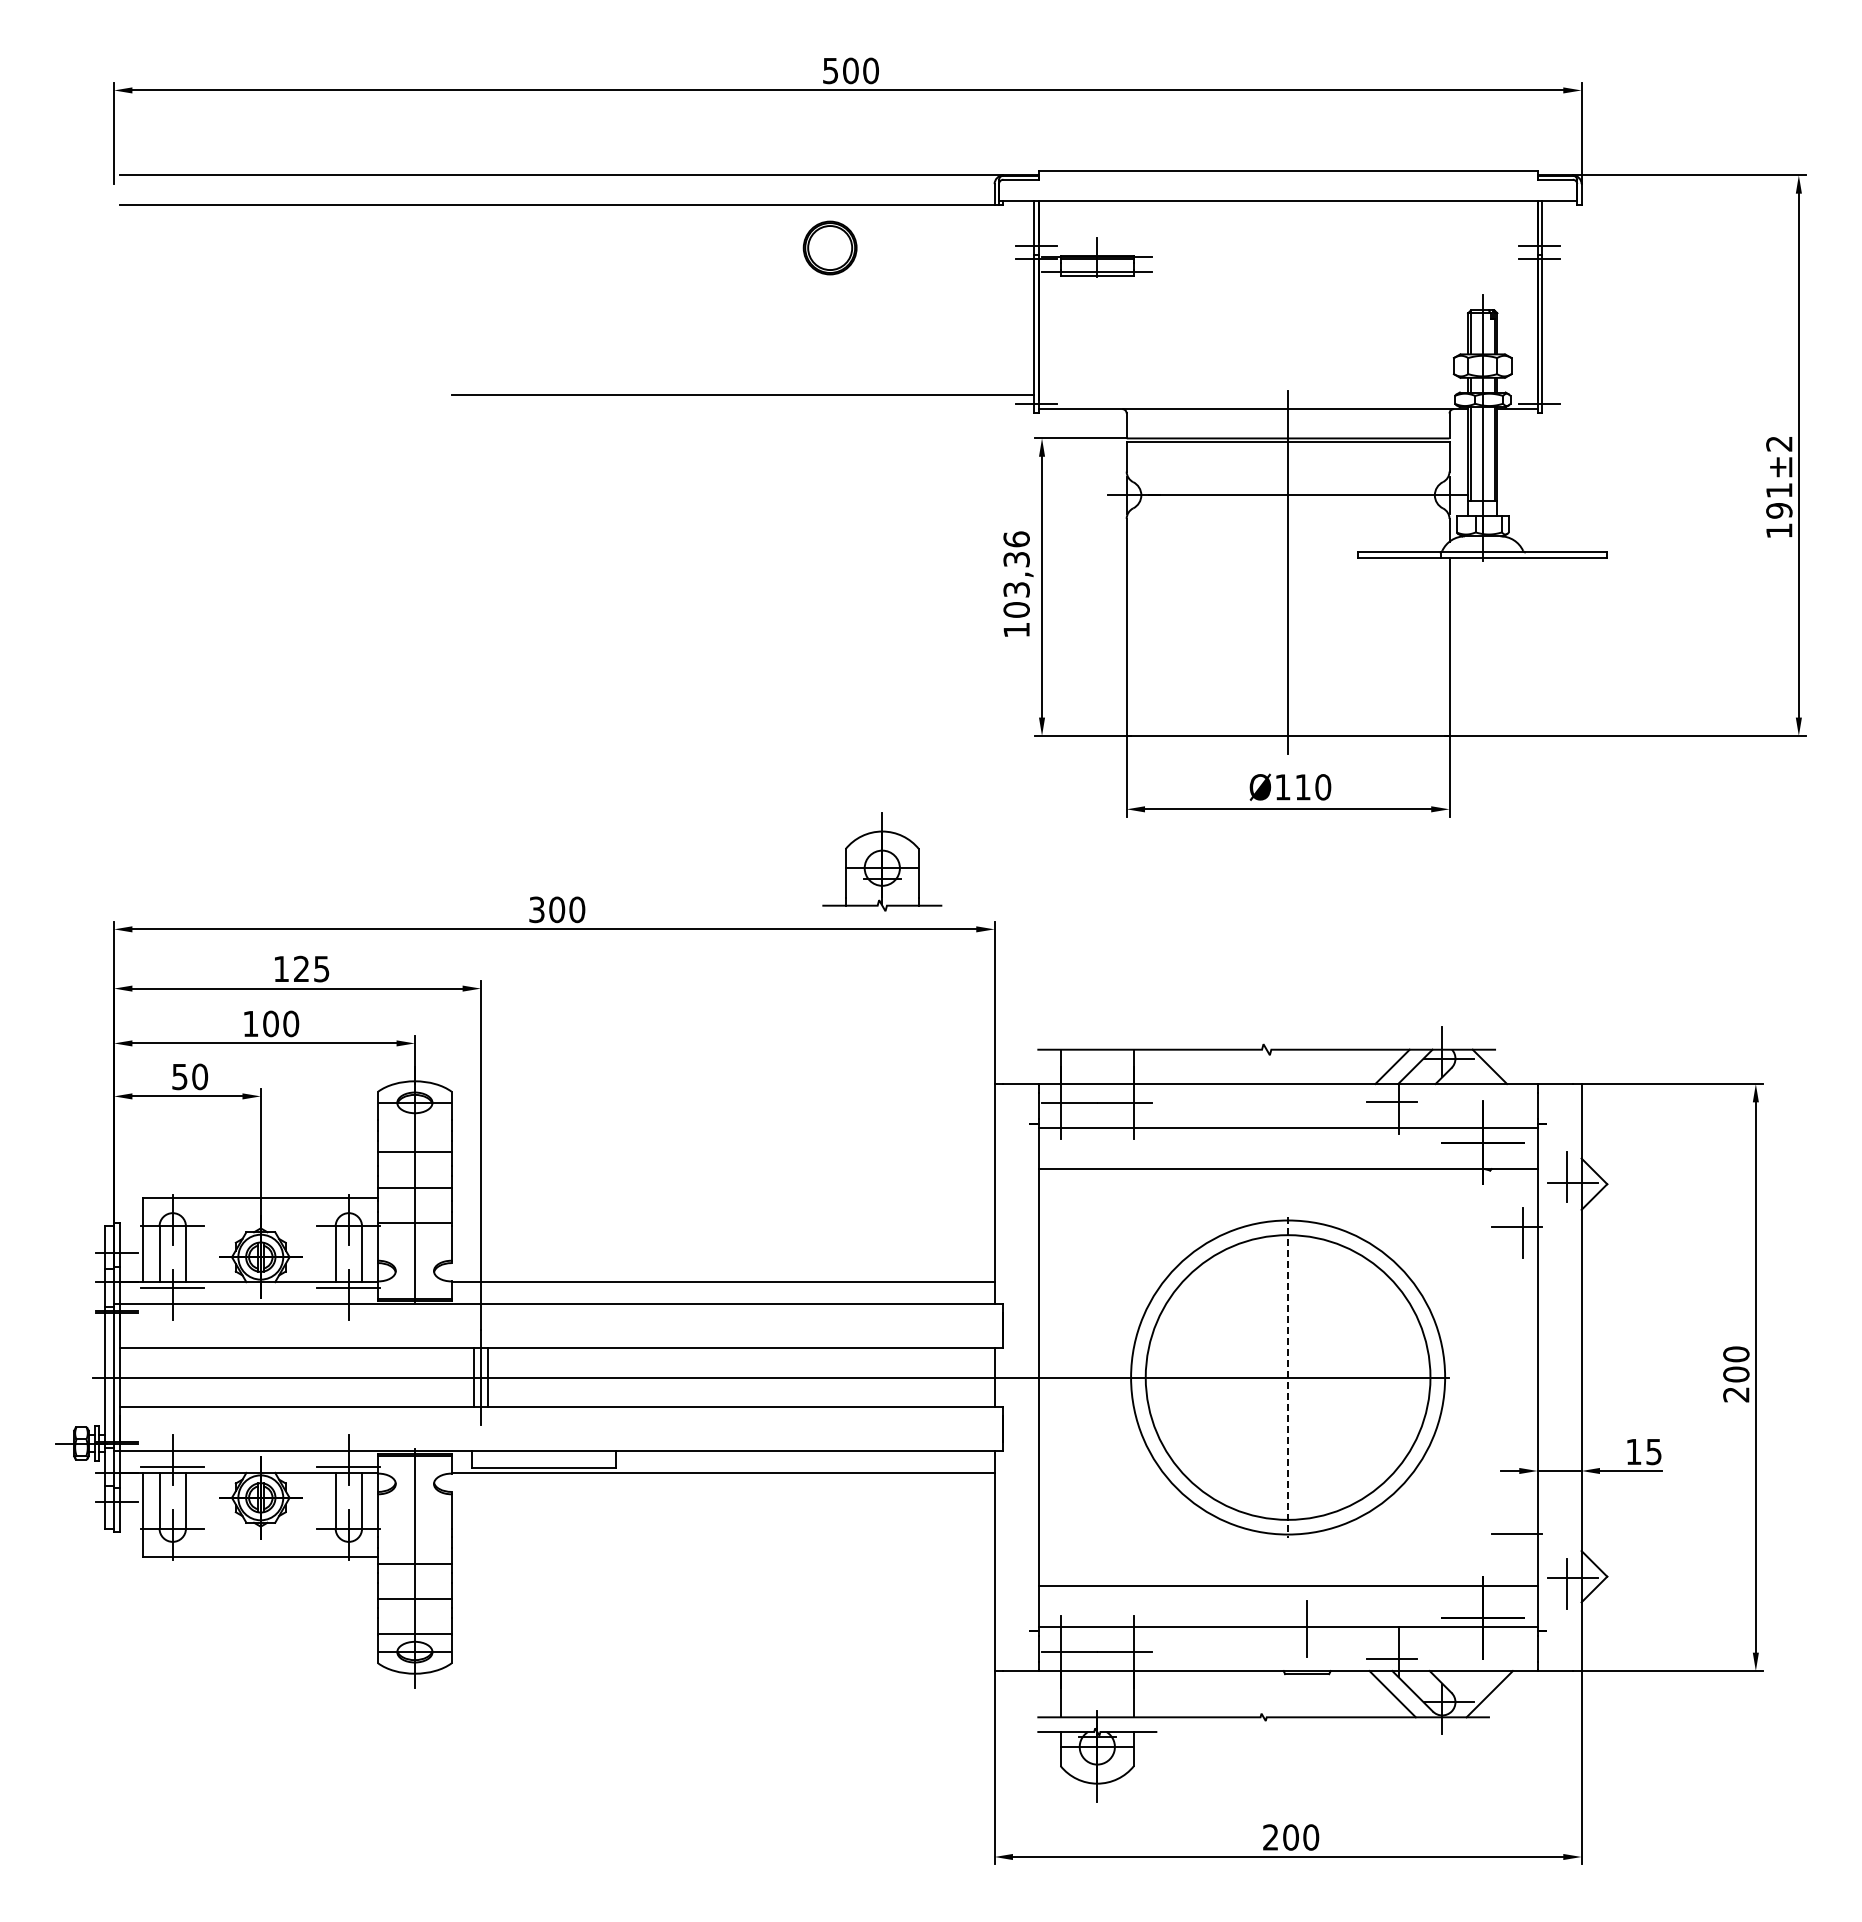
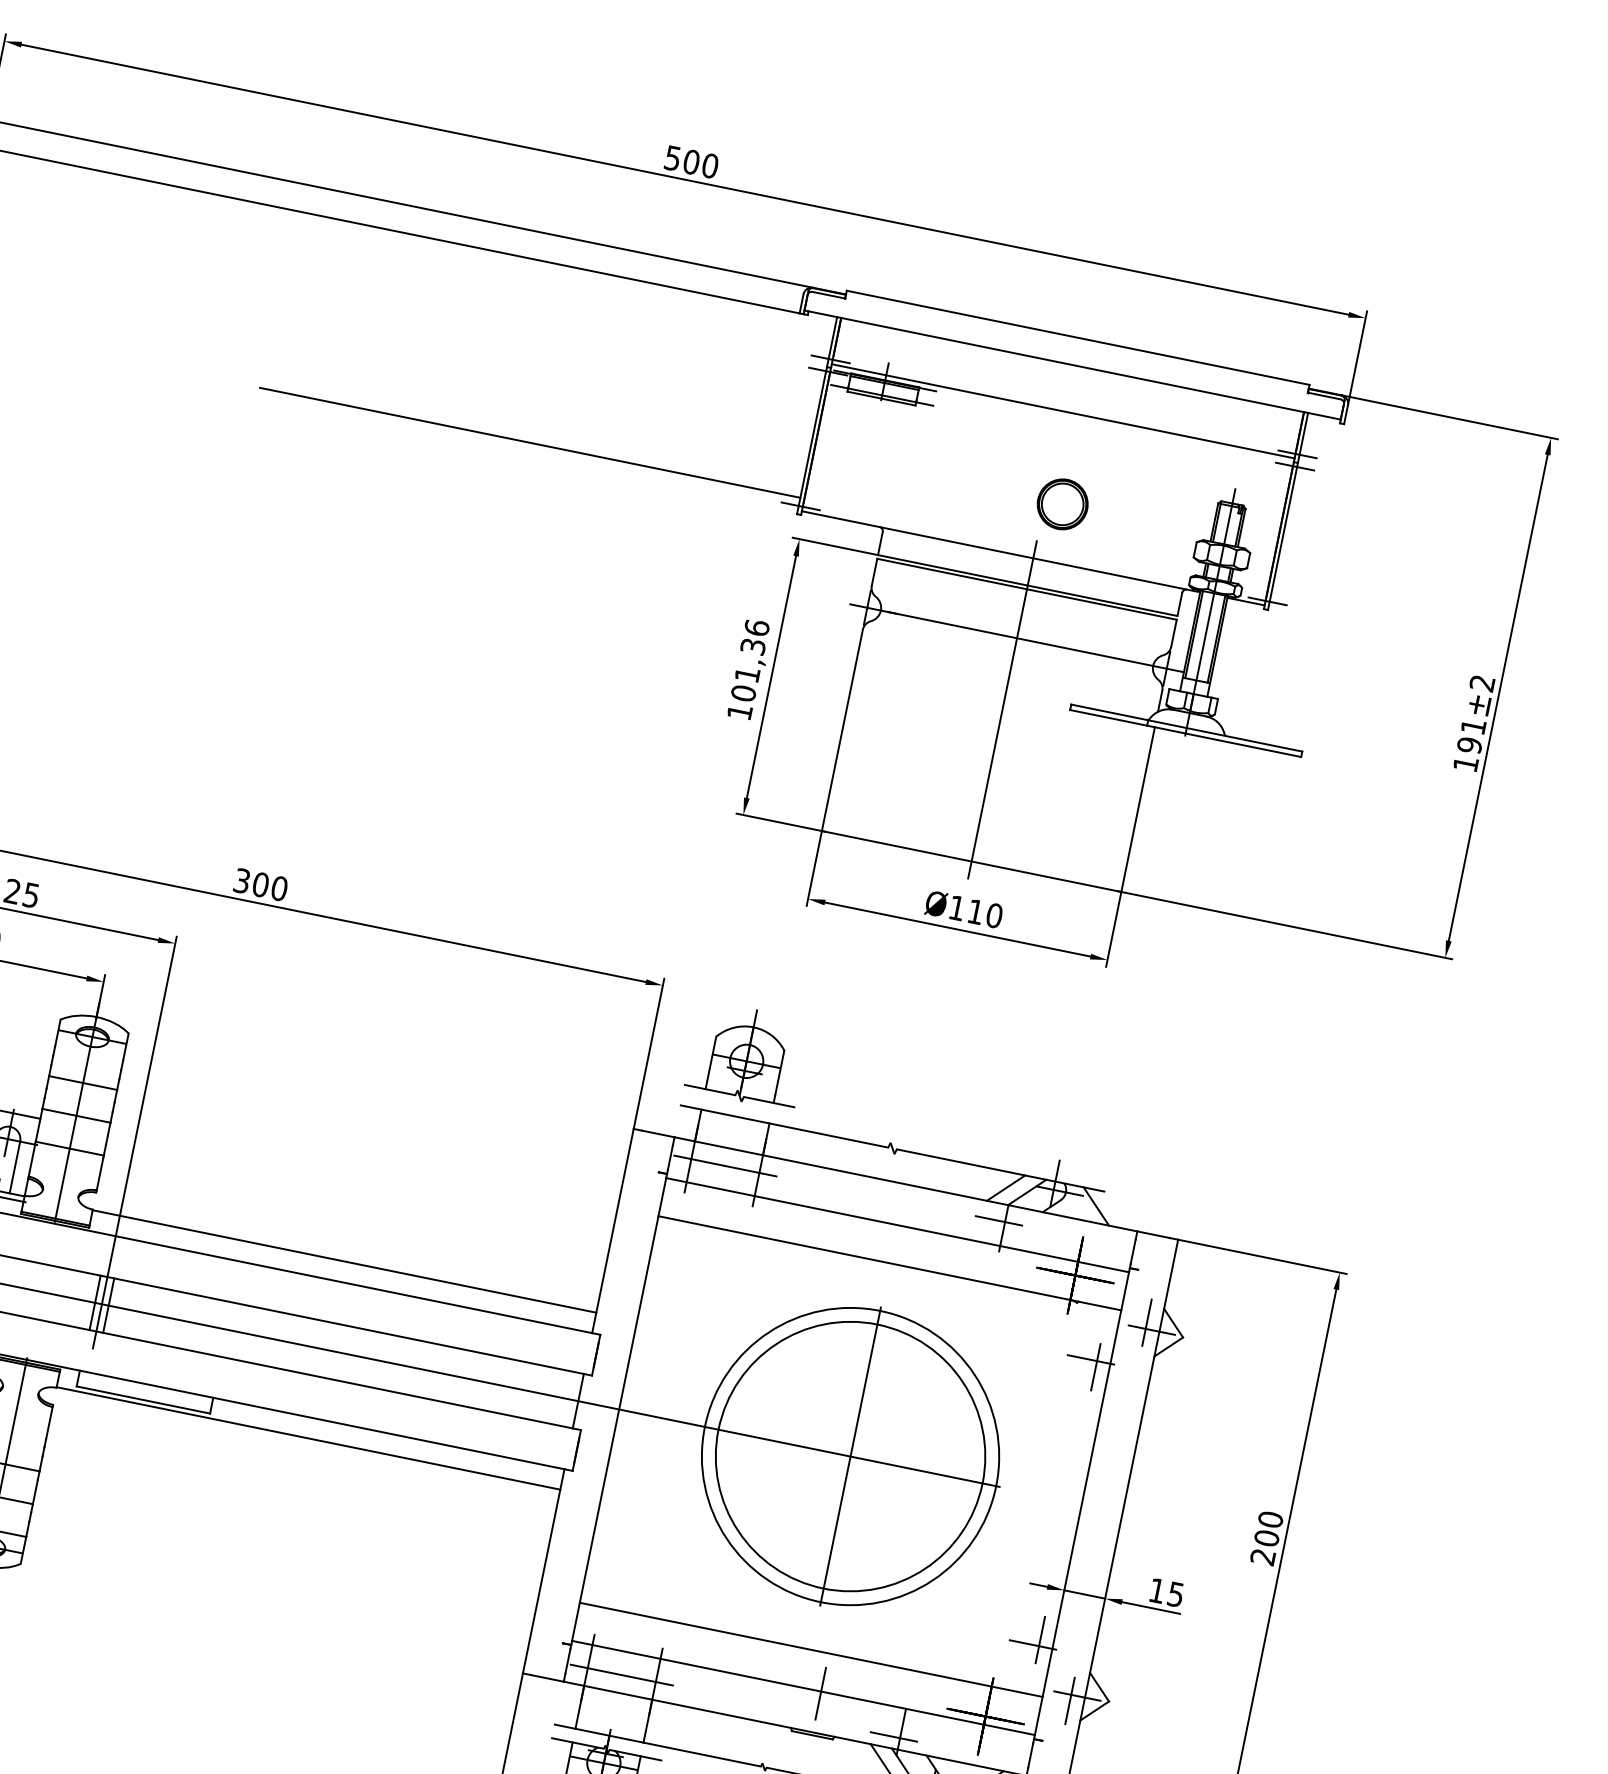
part: (829, 247) -> (1062, 503), moved
line: (1287, 250) -> (1062, 411), added
text: (1016, 589) -> (747, 674), 103,36 -> 101,36
part: (882, 861) -> (748, 1055), moved
line: (1288, 1377) -> (850, 1456), dashed -> solid
line: (1523, 1527) -> (1040, 1640), added

